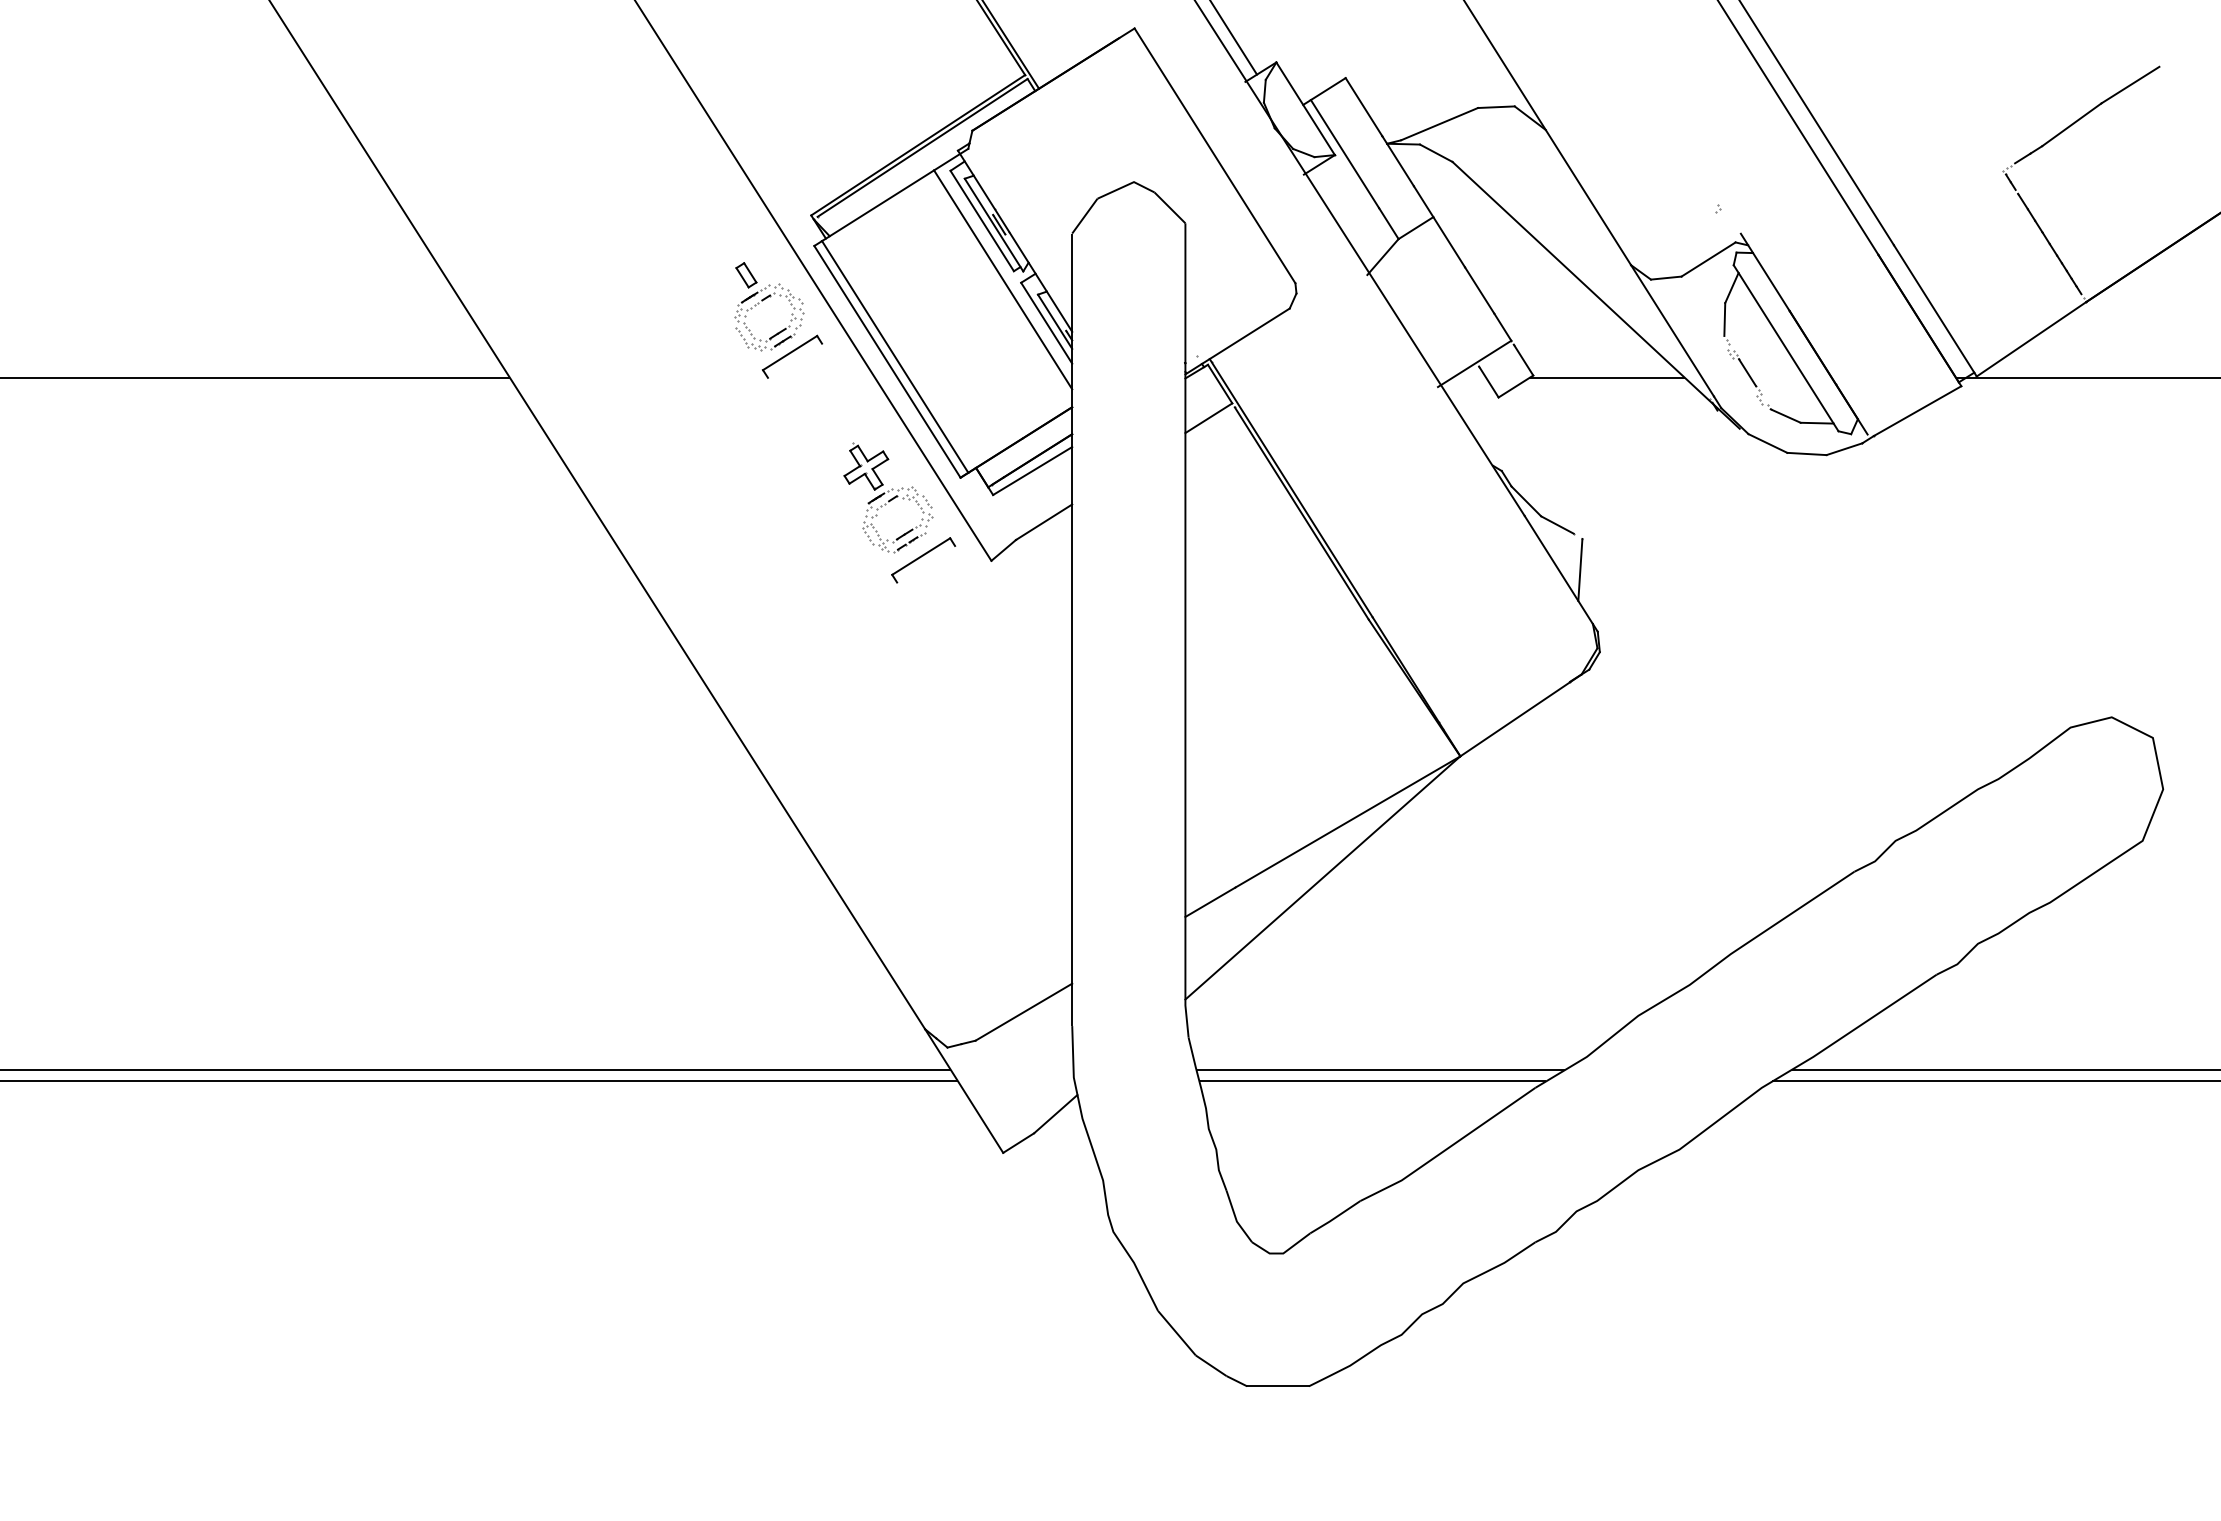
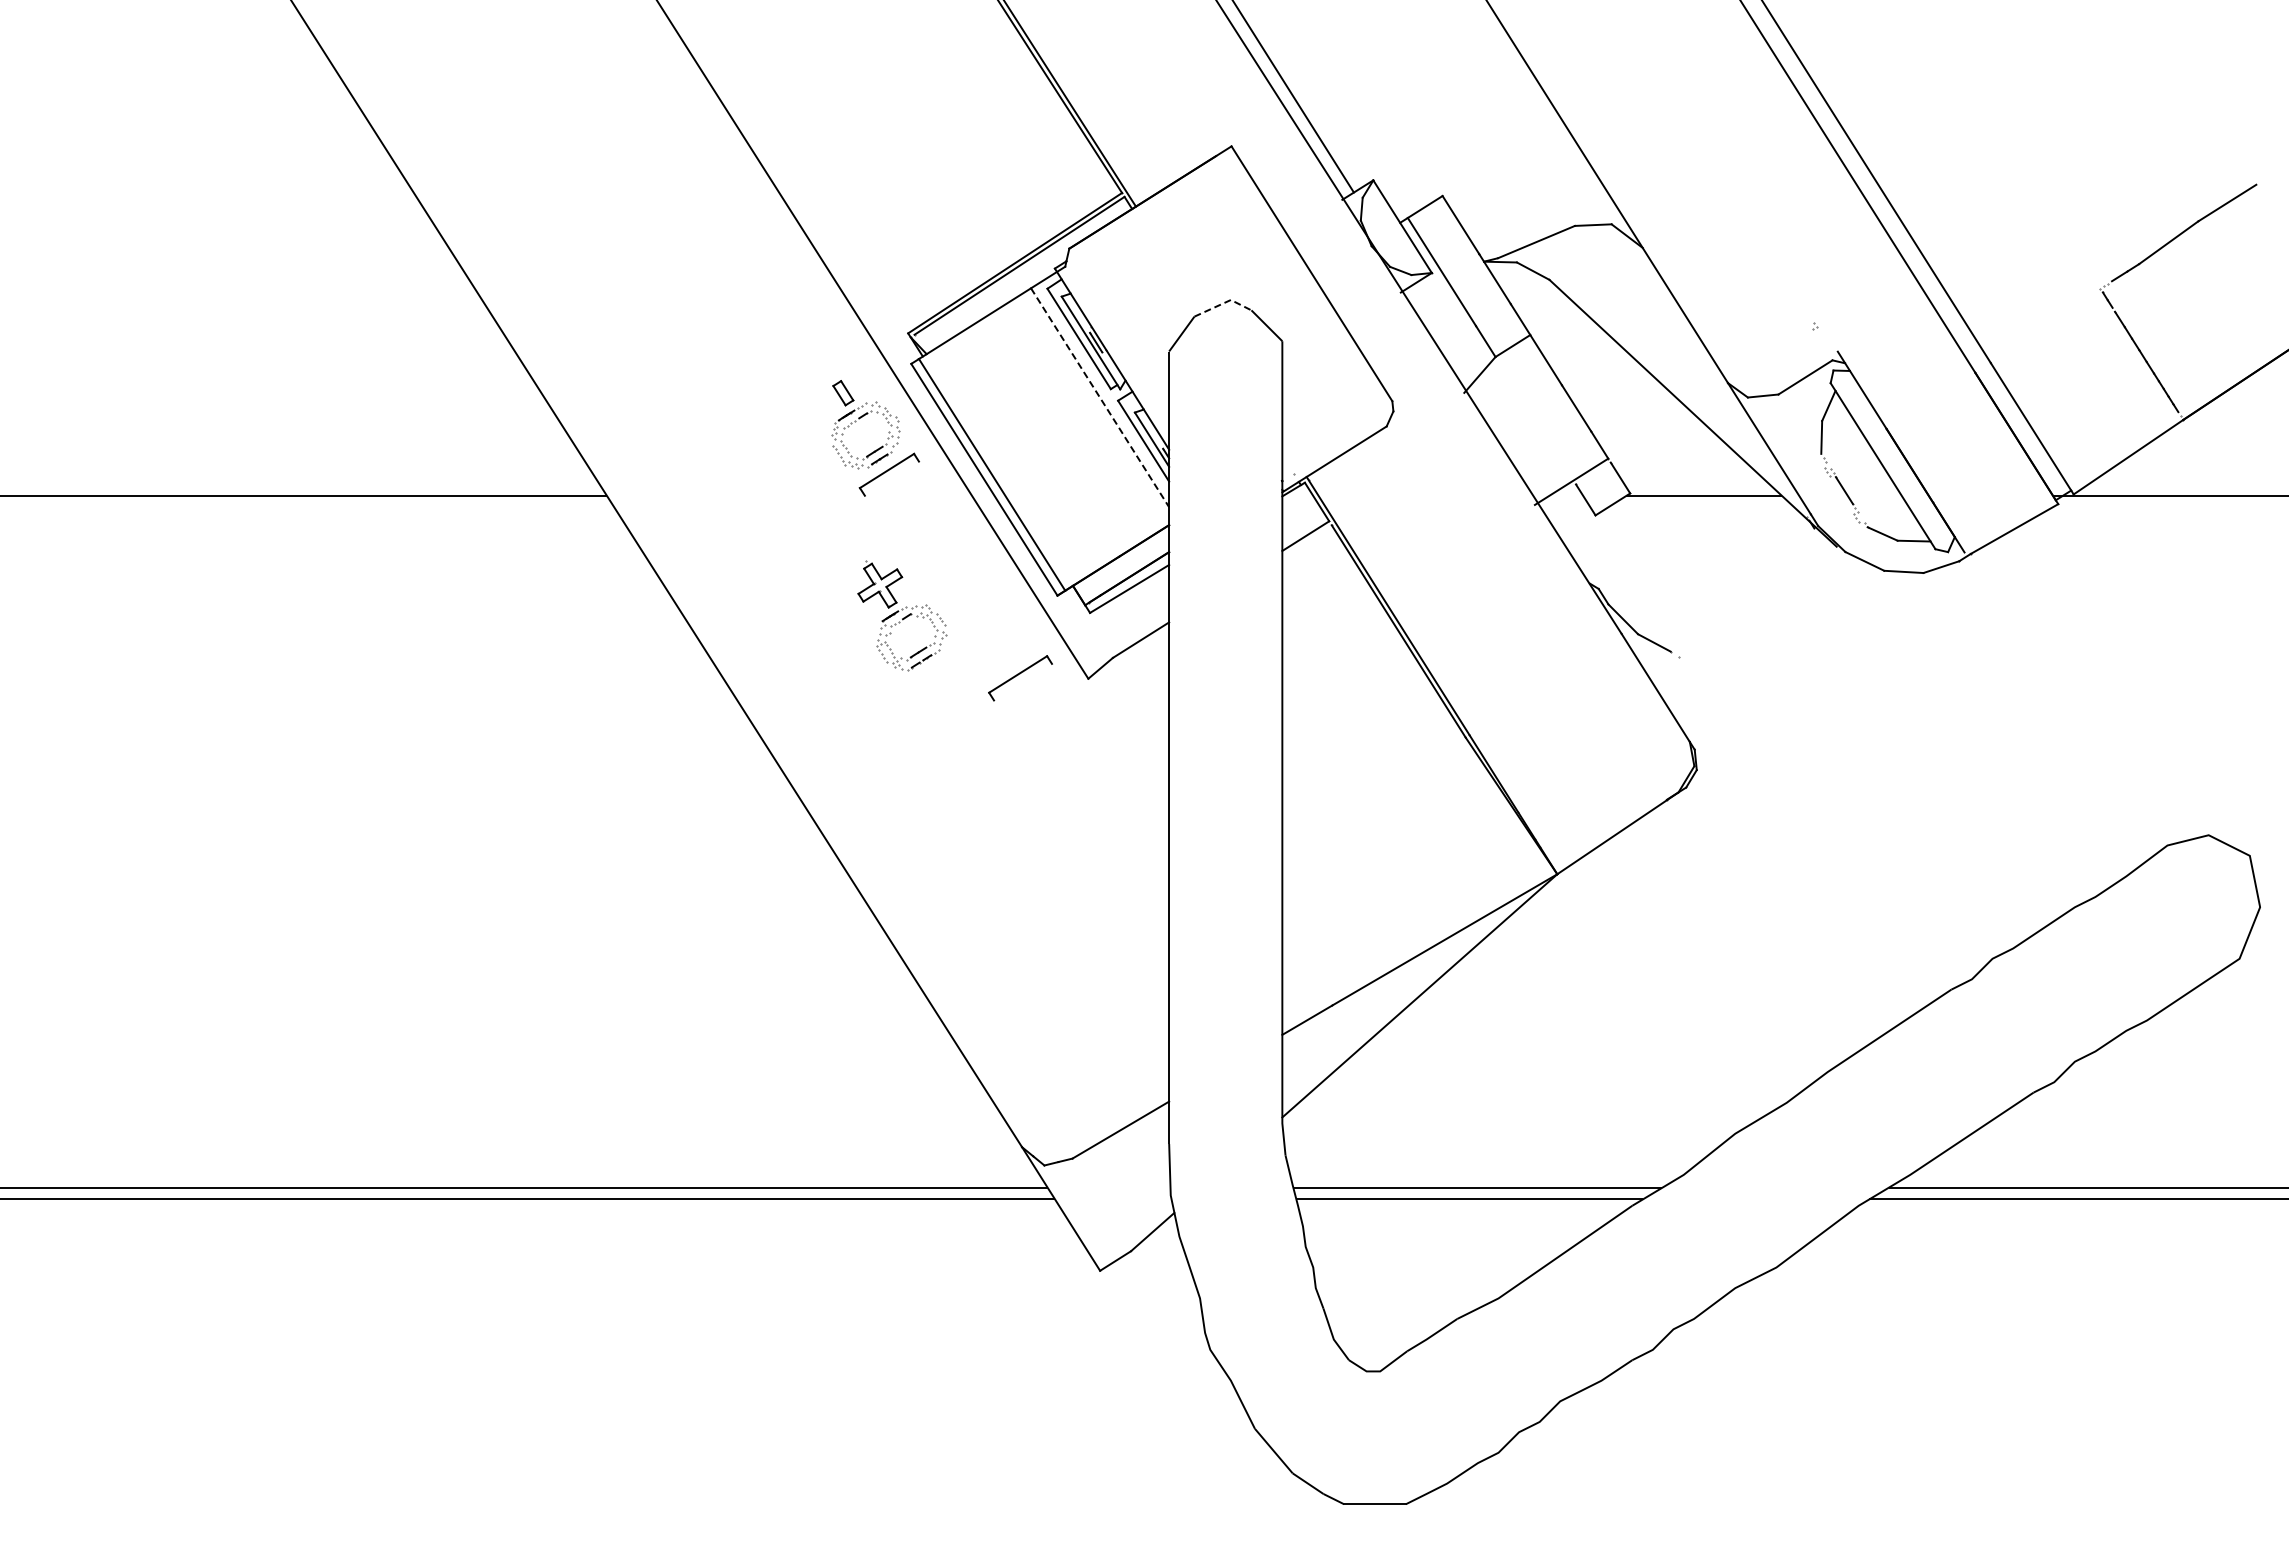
line: (1126, 185) -> (1223, 303), solid -> dashed
line: (1003, 280) -> (1100, 398), solid -> dashed
part: (888, 497) -> (902, 615), moved
line: (1580, 569) -> (1677, 687), removed

